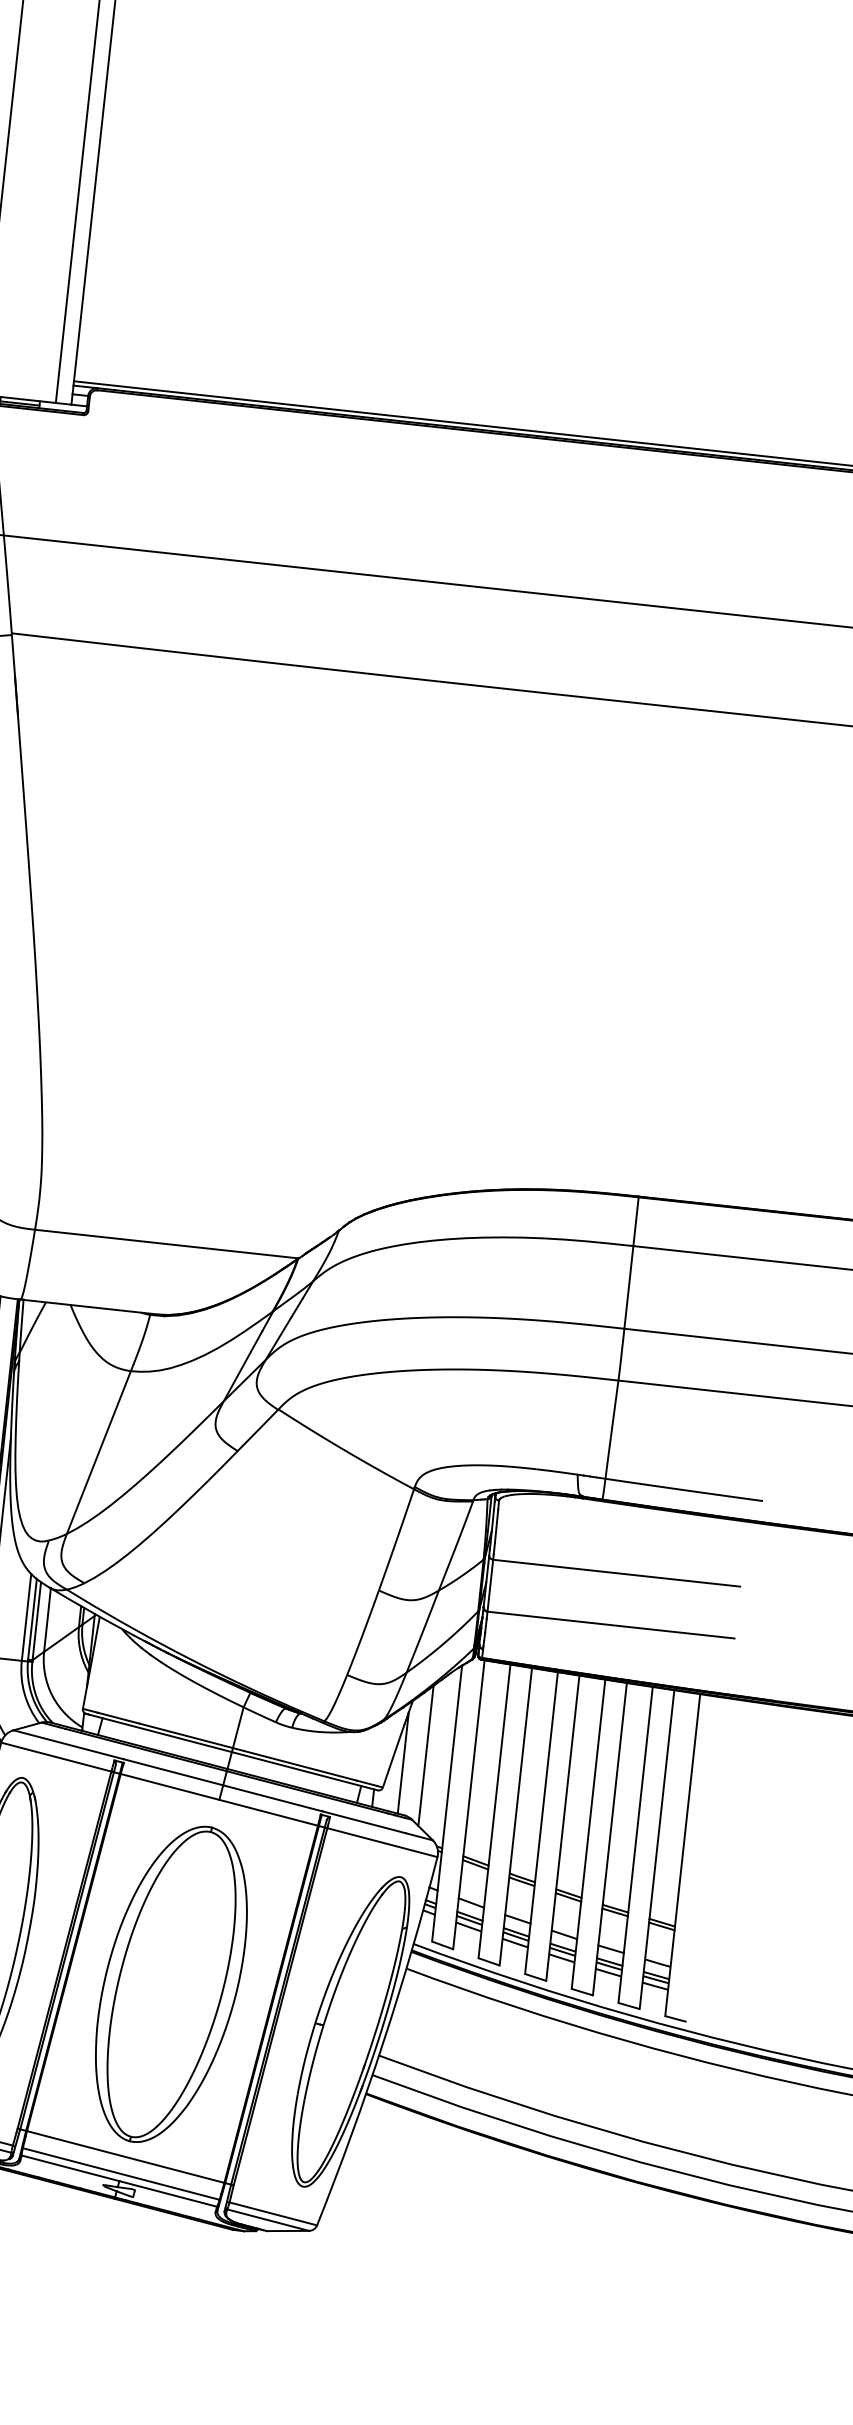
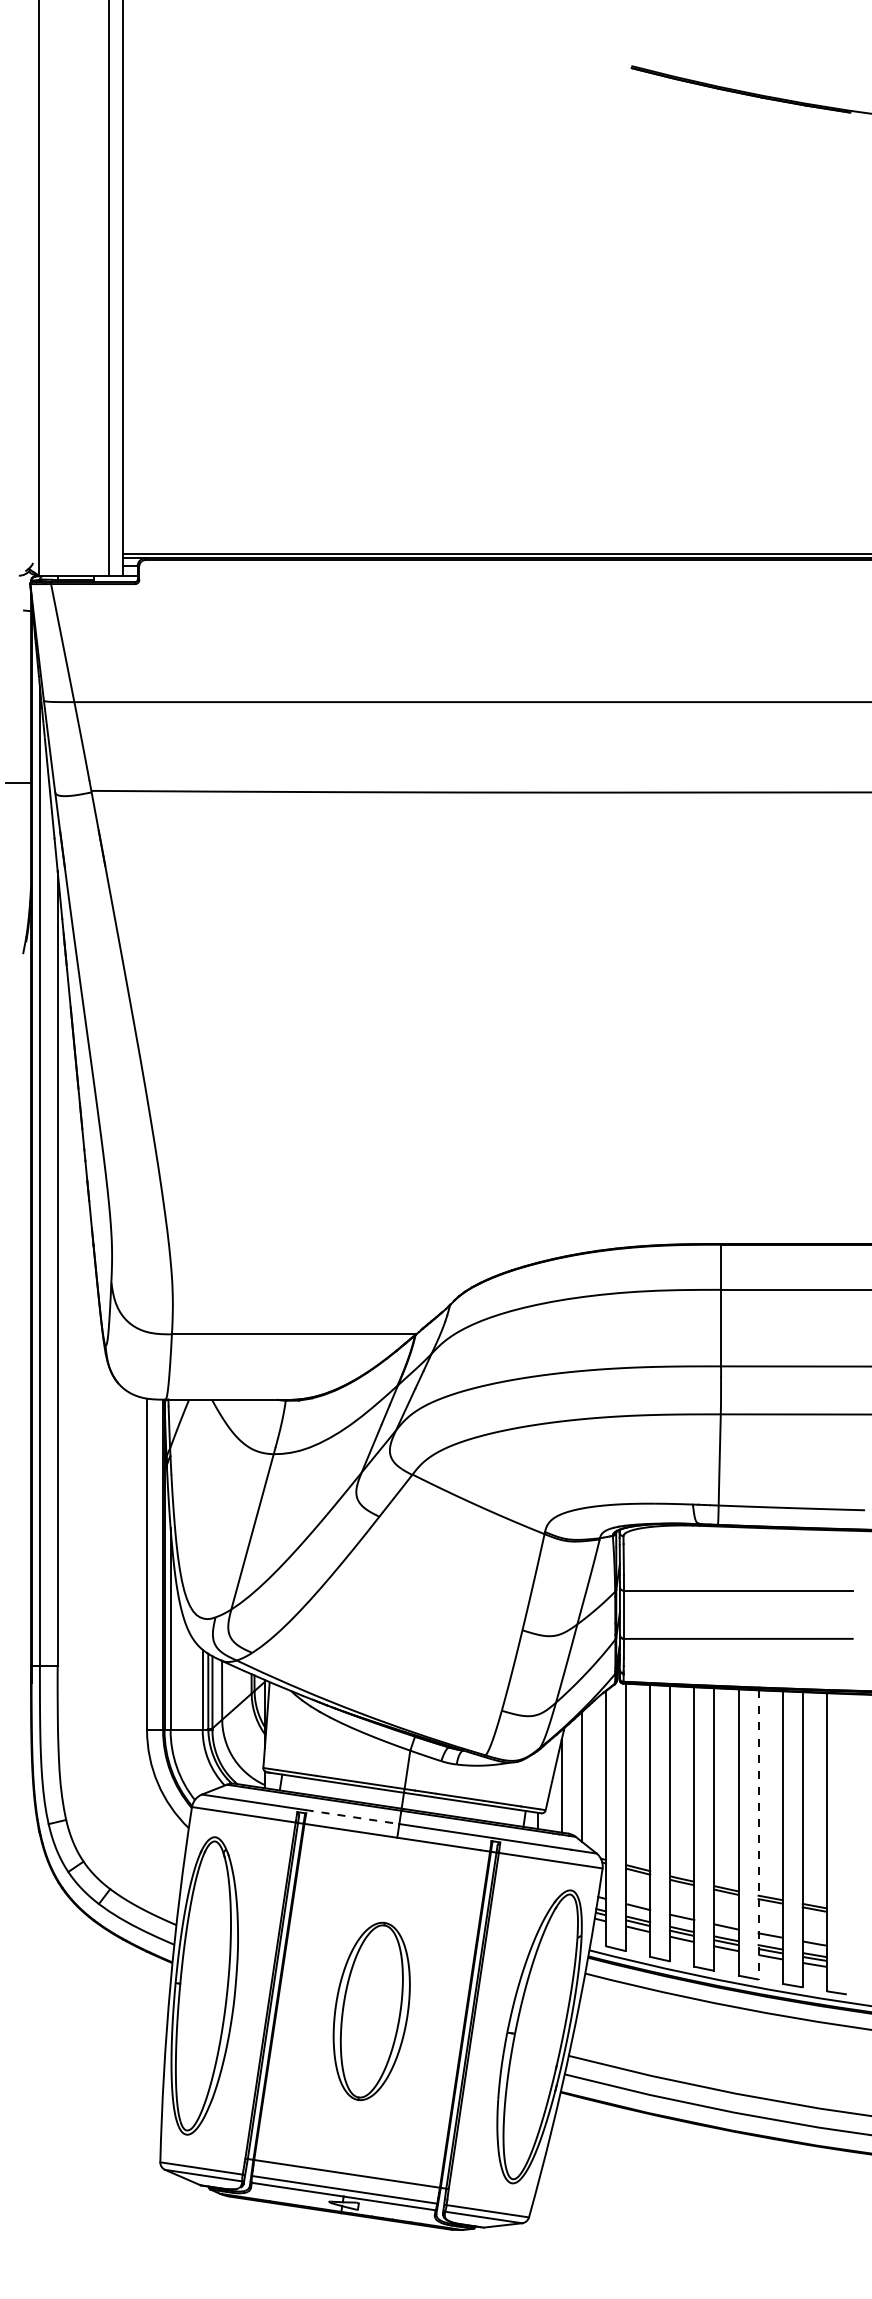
line: (174, 1772) -> (353, 1817), solid -> dashed
line: (609, 1838) -> (758, 1834), solid -> dashed
part: (171, 1984) -> (371, 2011), size x0.6

